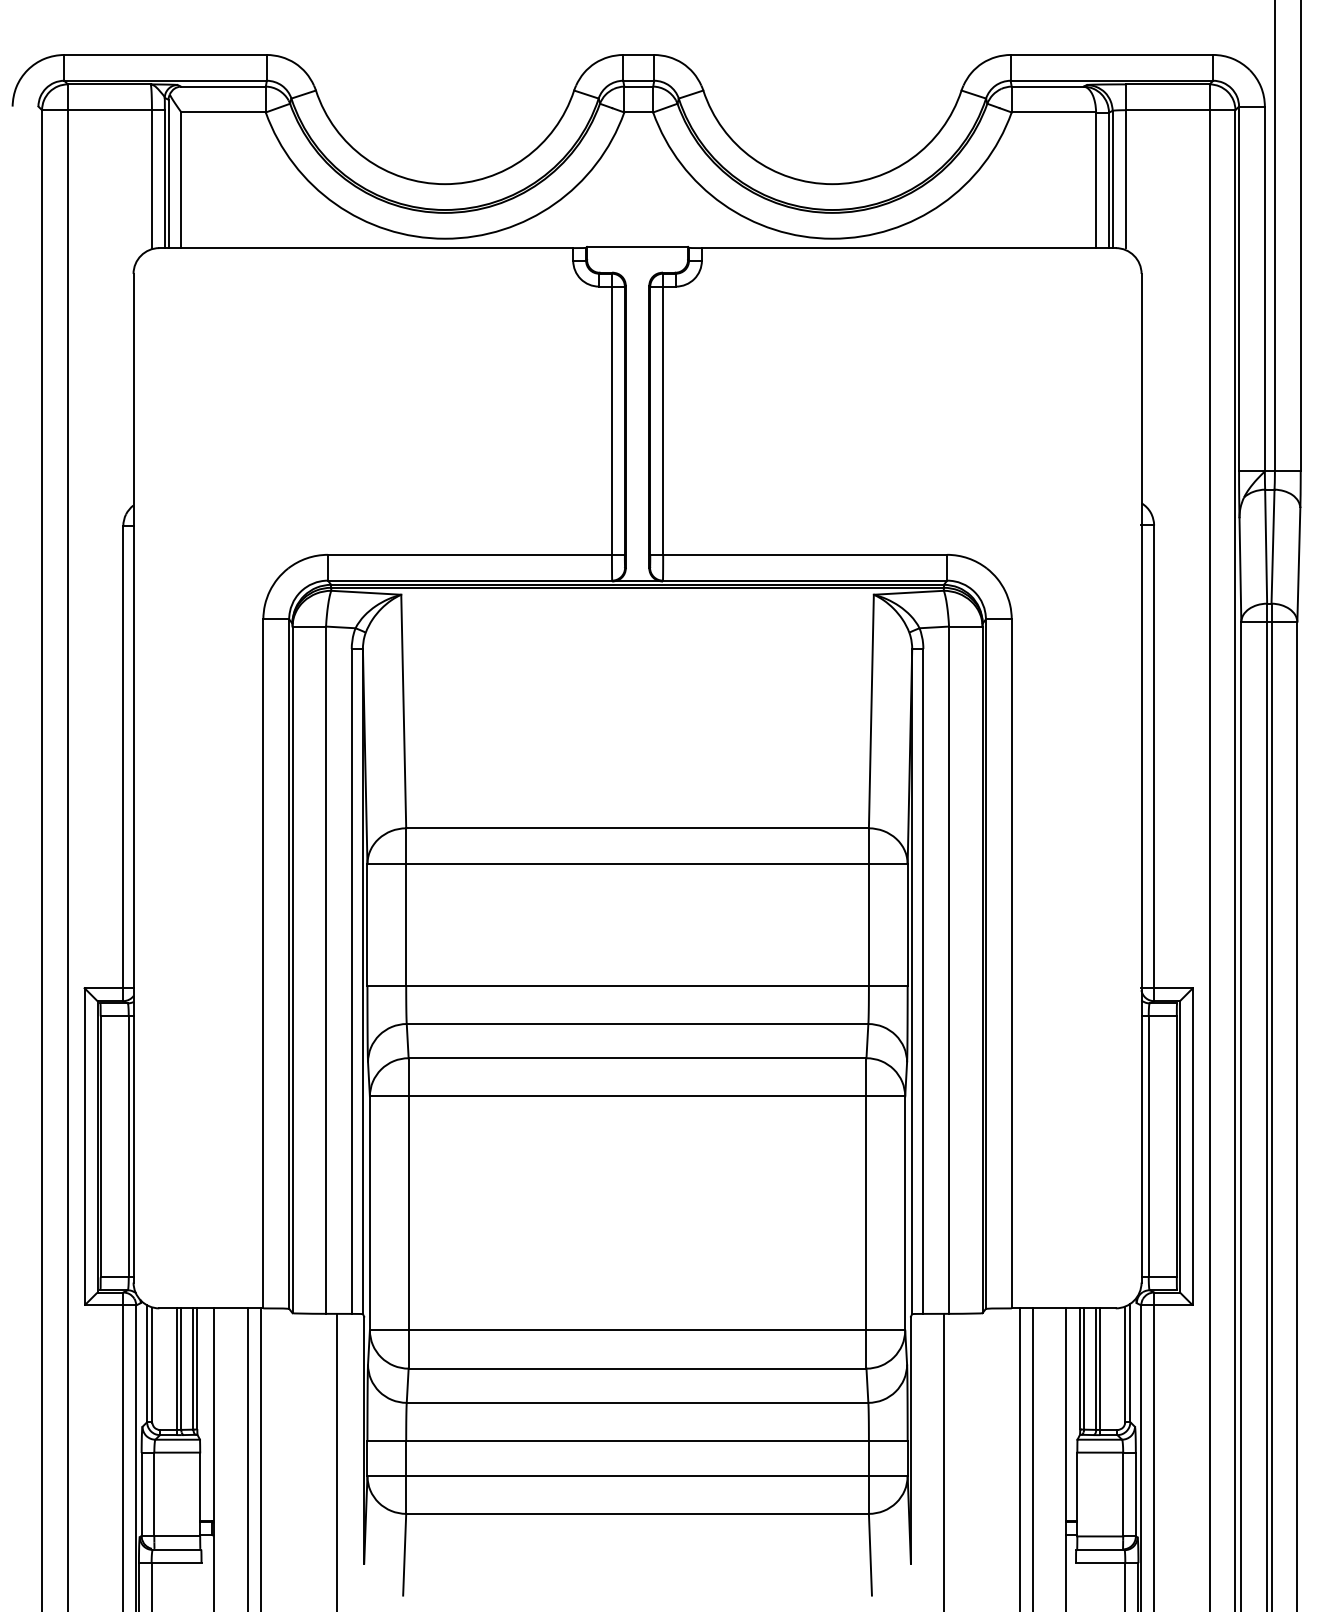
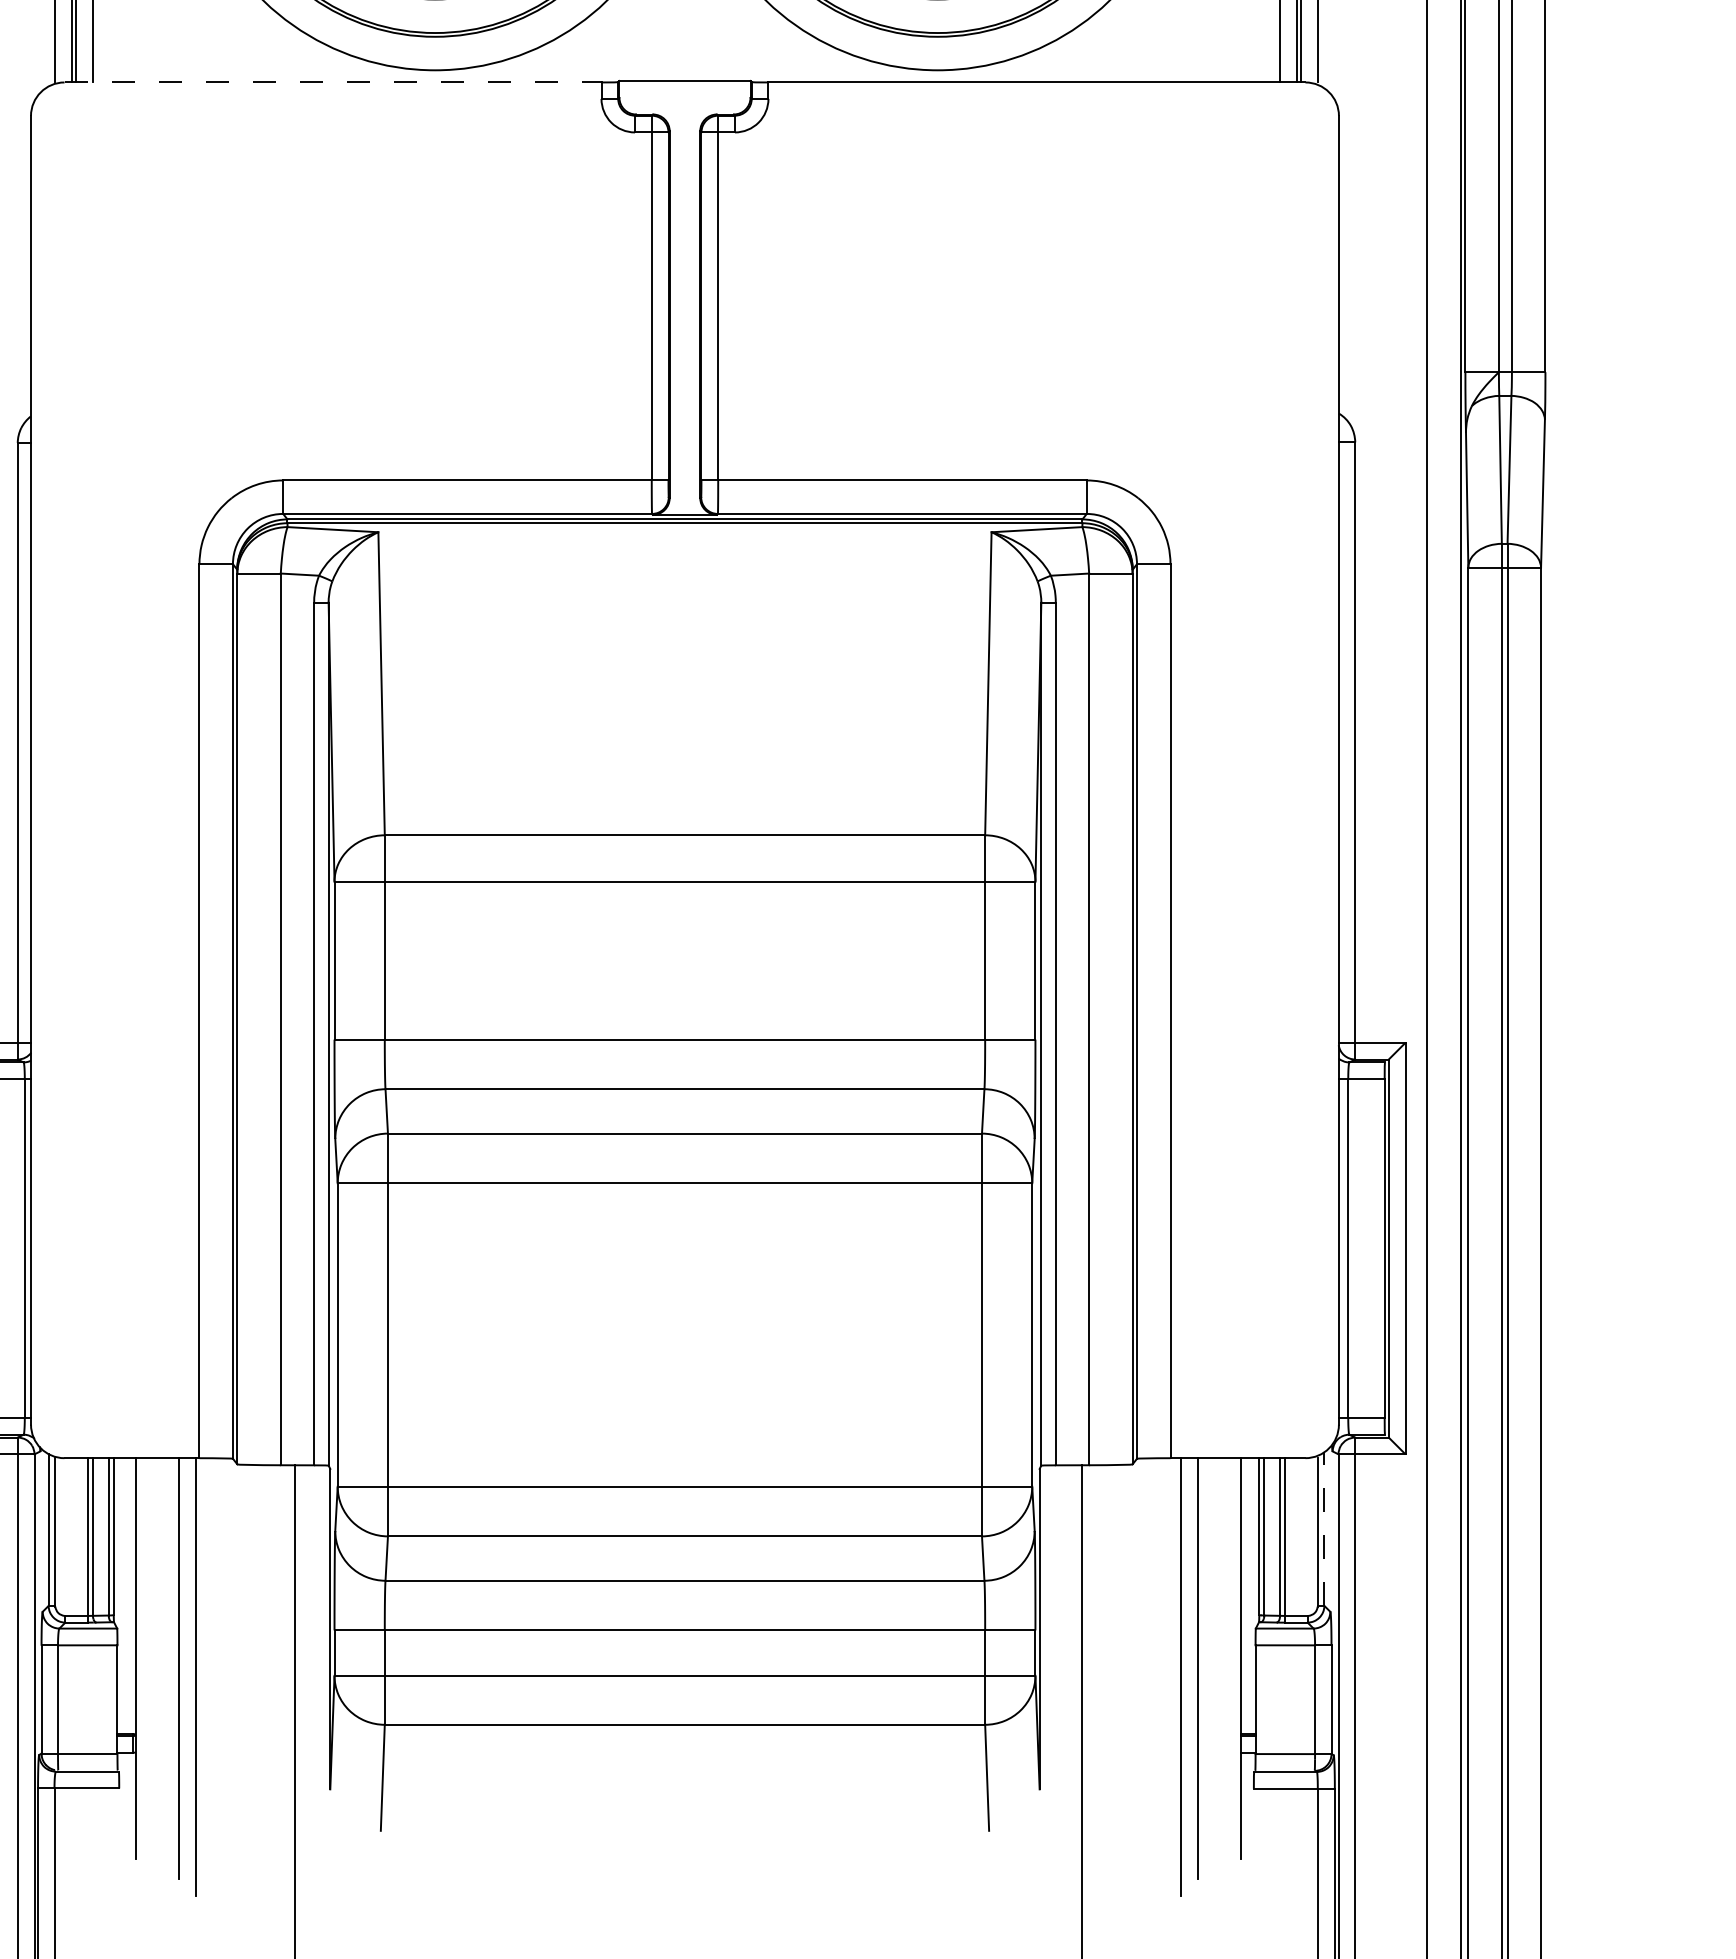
line: (366, 248) -> (333, 82), solid -> dashed
line: (1130, 1362) -> (1324, 1528), solid -> dashed

